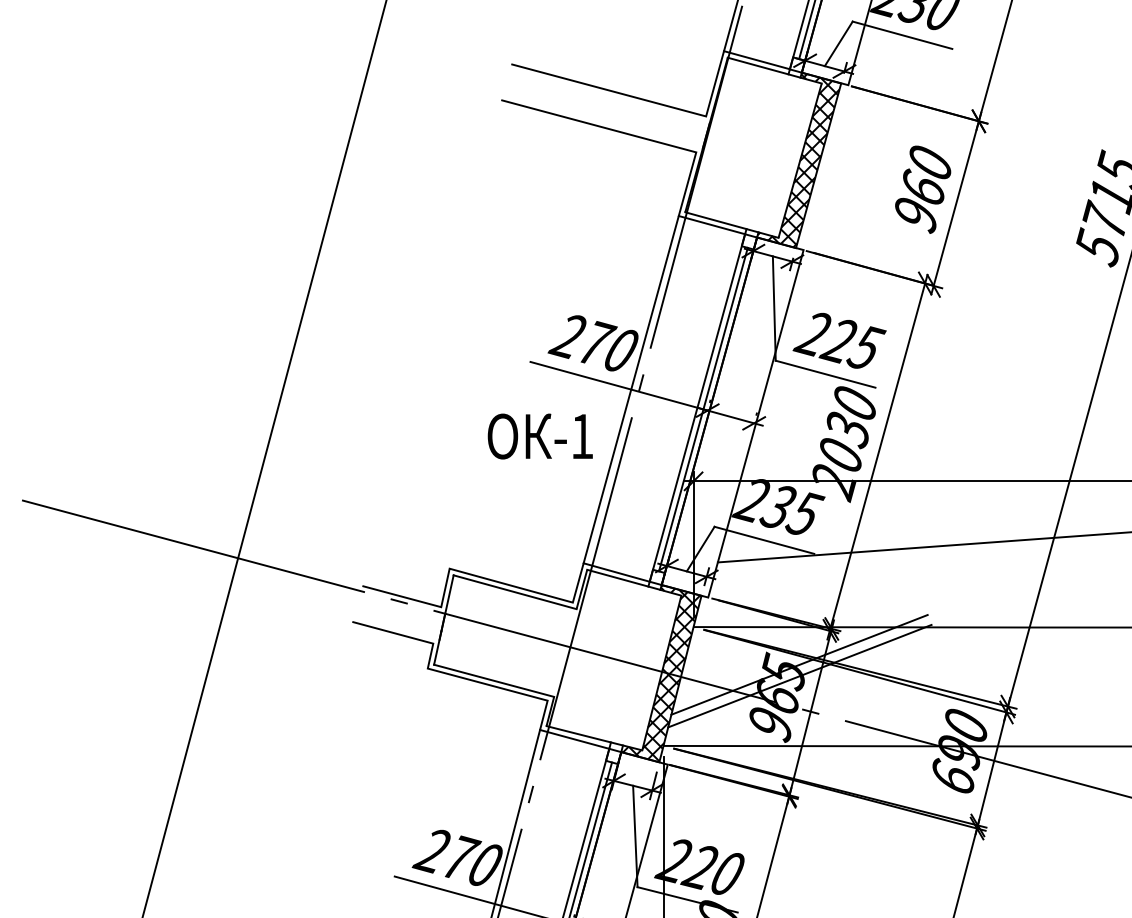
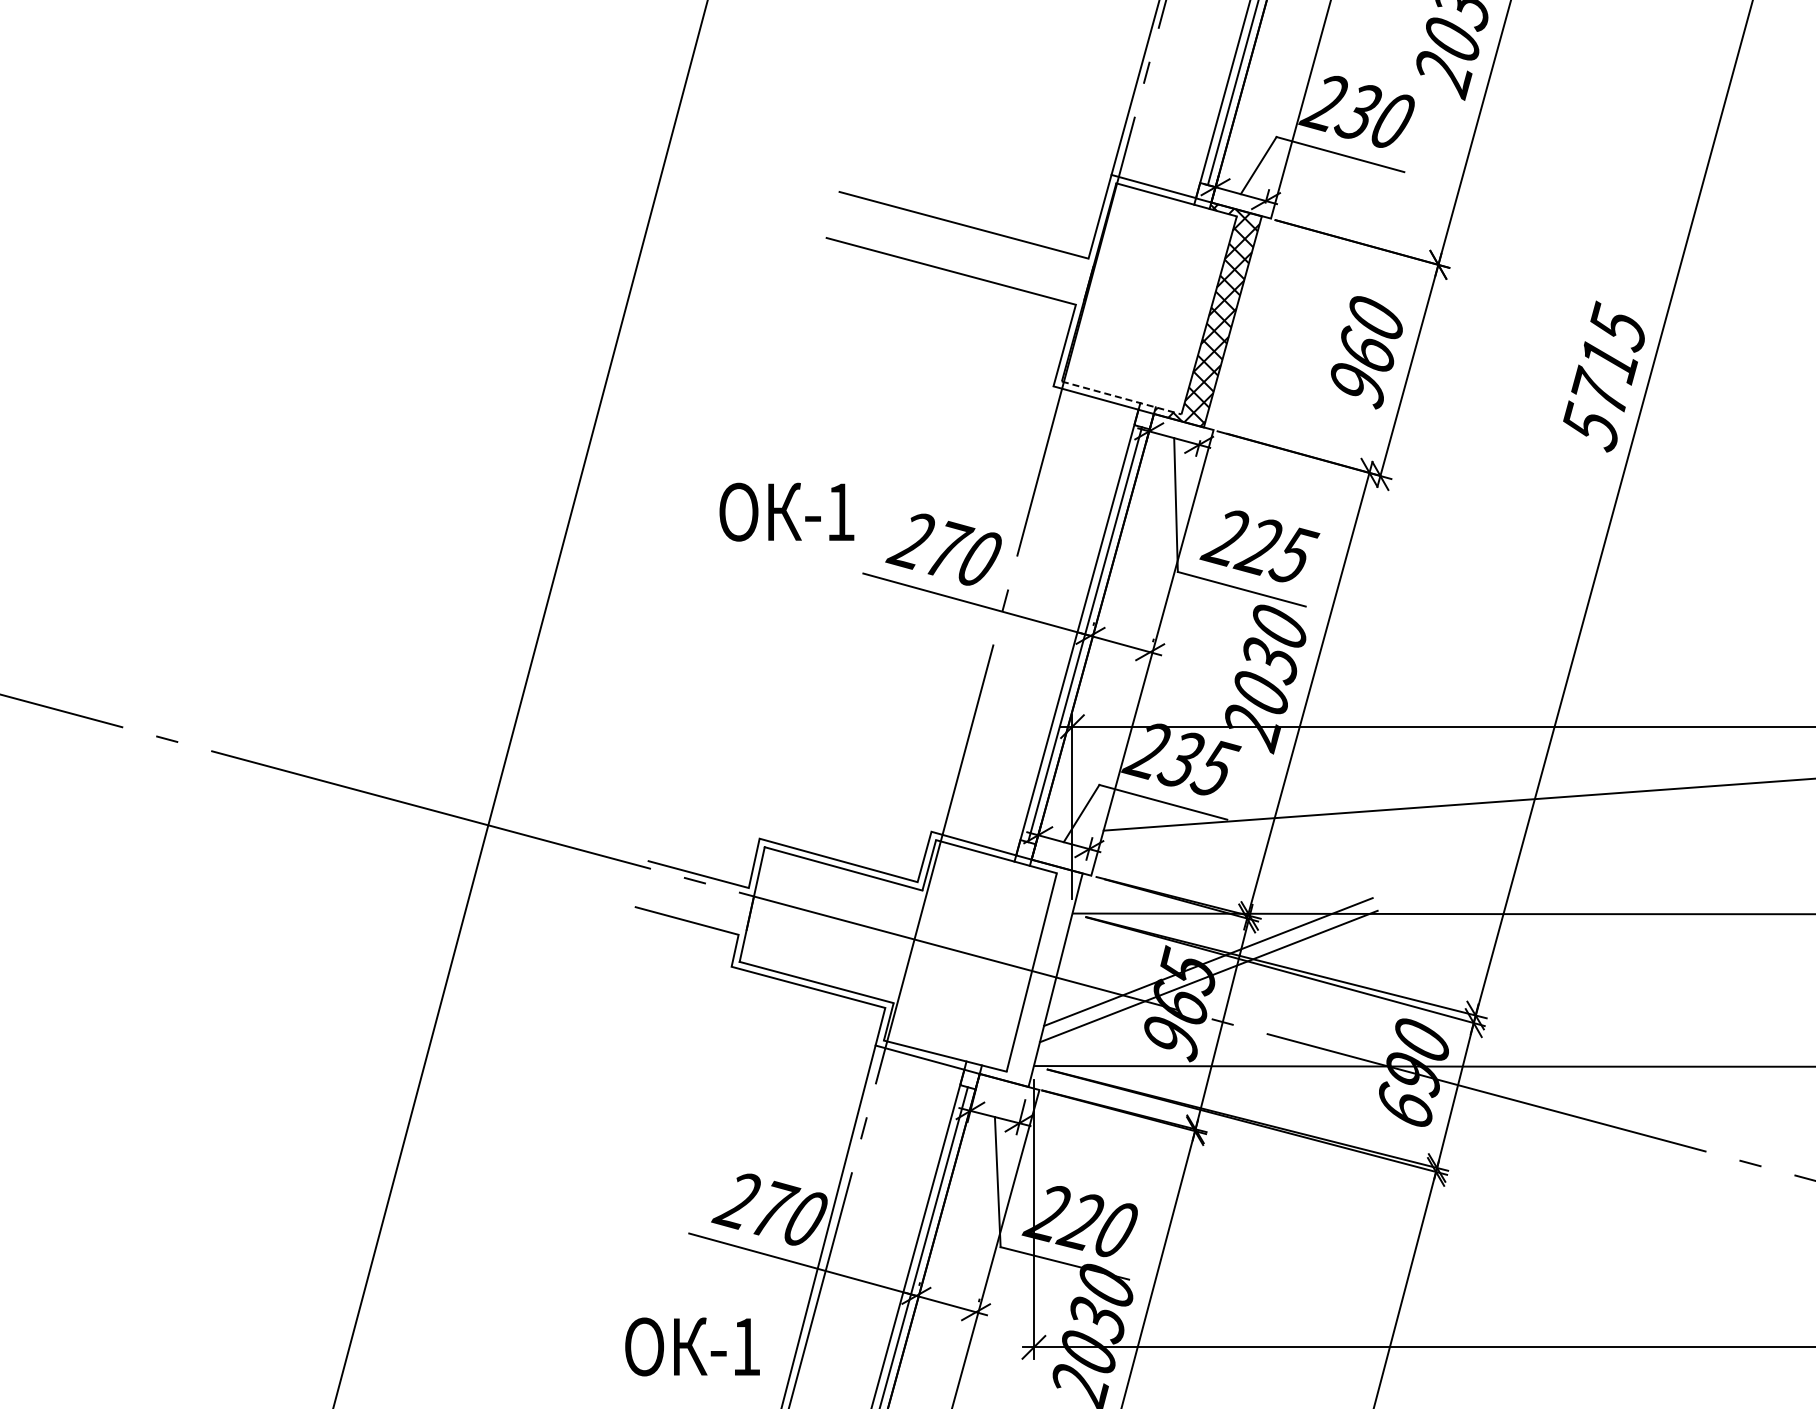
line: (732, 225) -> (1122, 398), solid -> dashed
line: (631, 389) -> (992, 608), removed
text: (539, 435) -> (786, 511), moved
hatch: (661, 673) -> (1031, 972), removed

